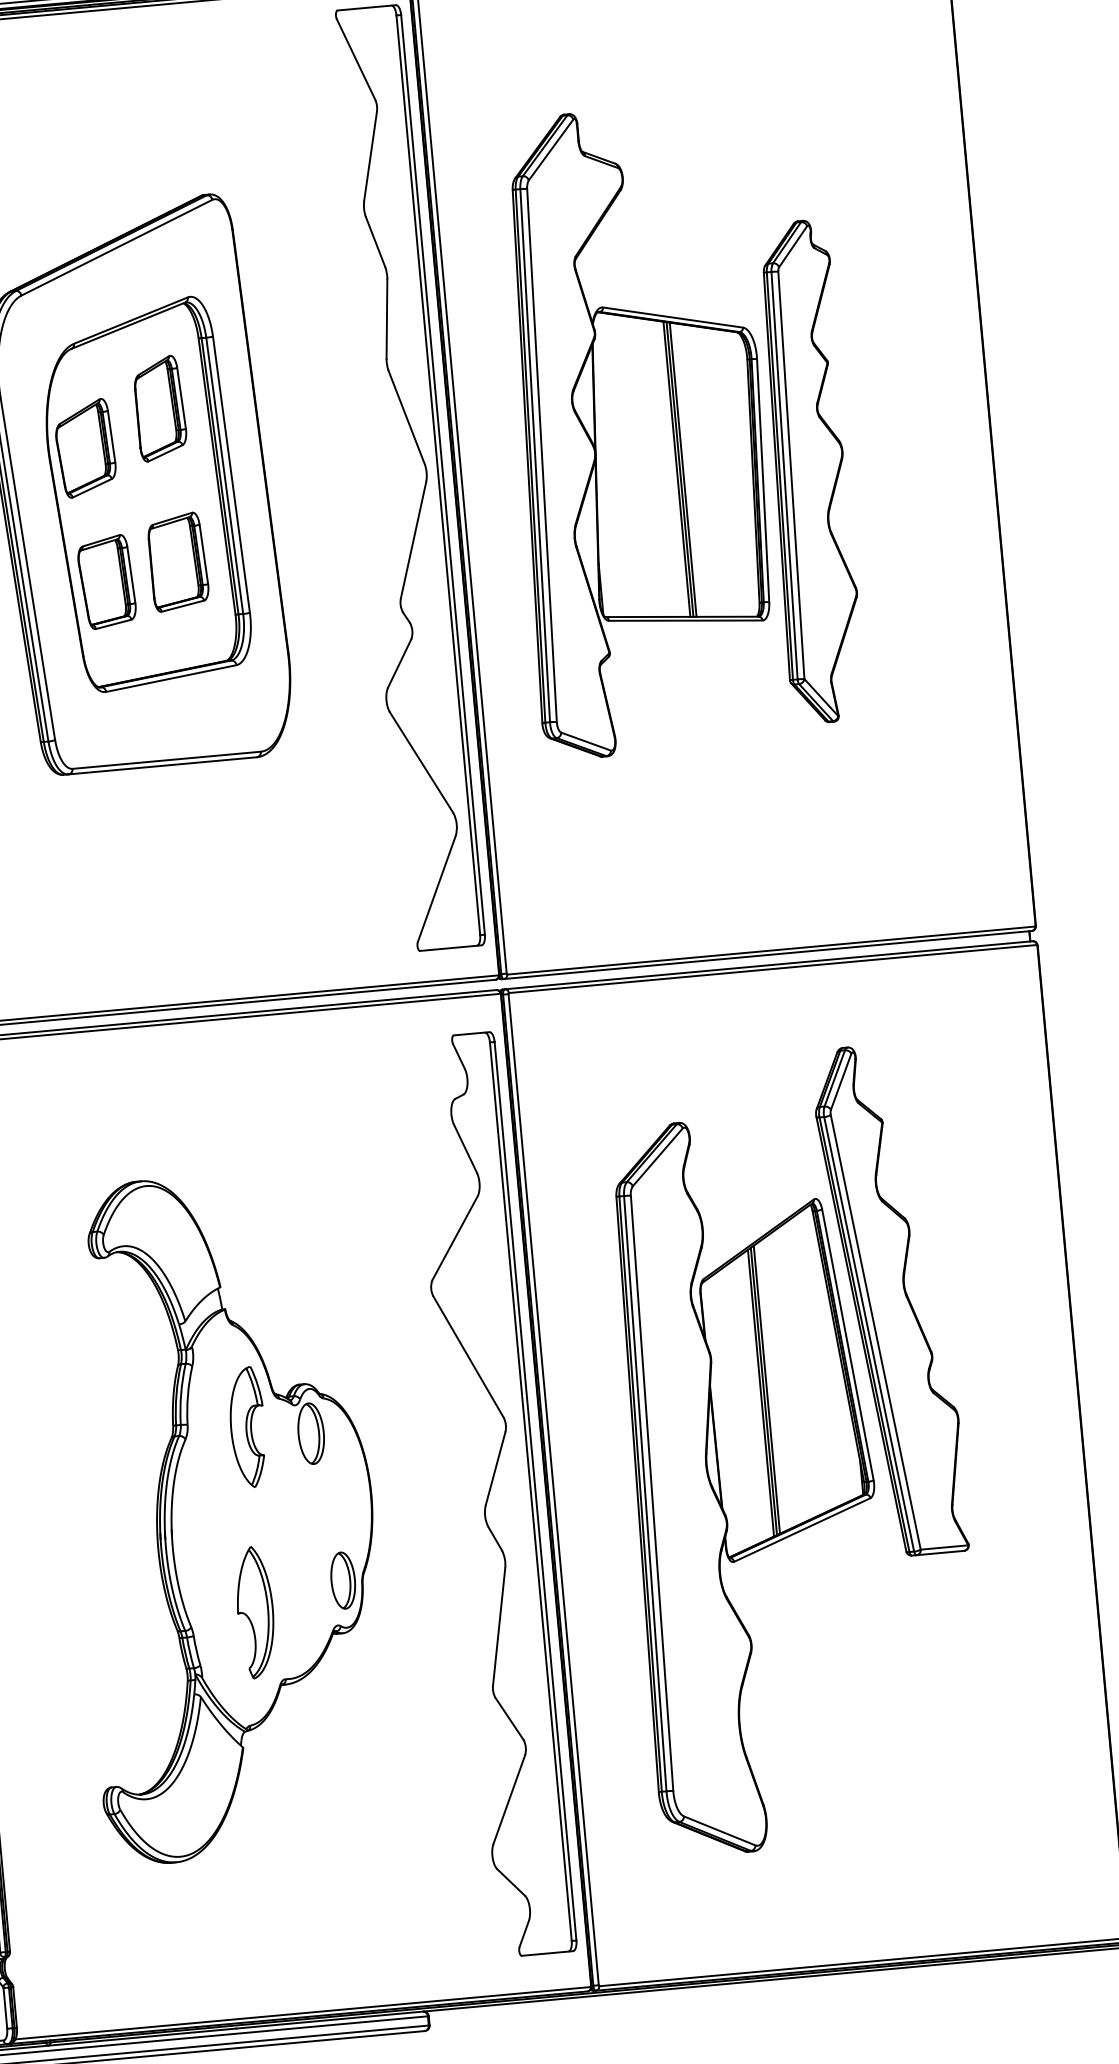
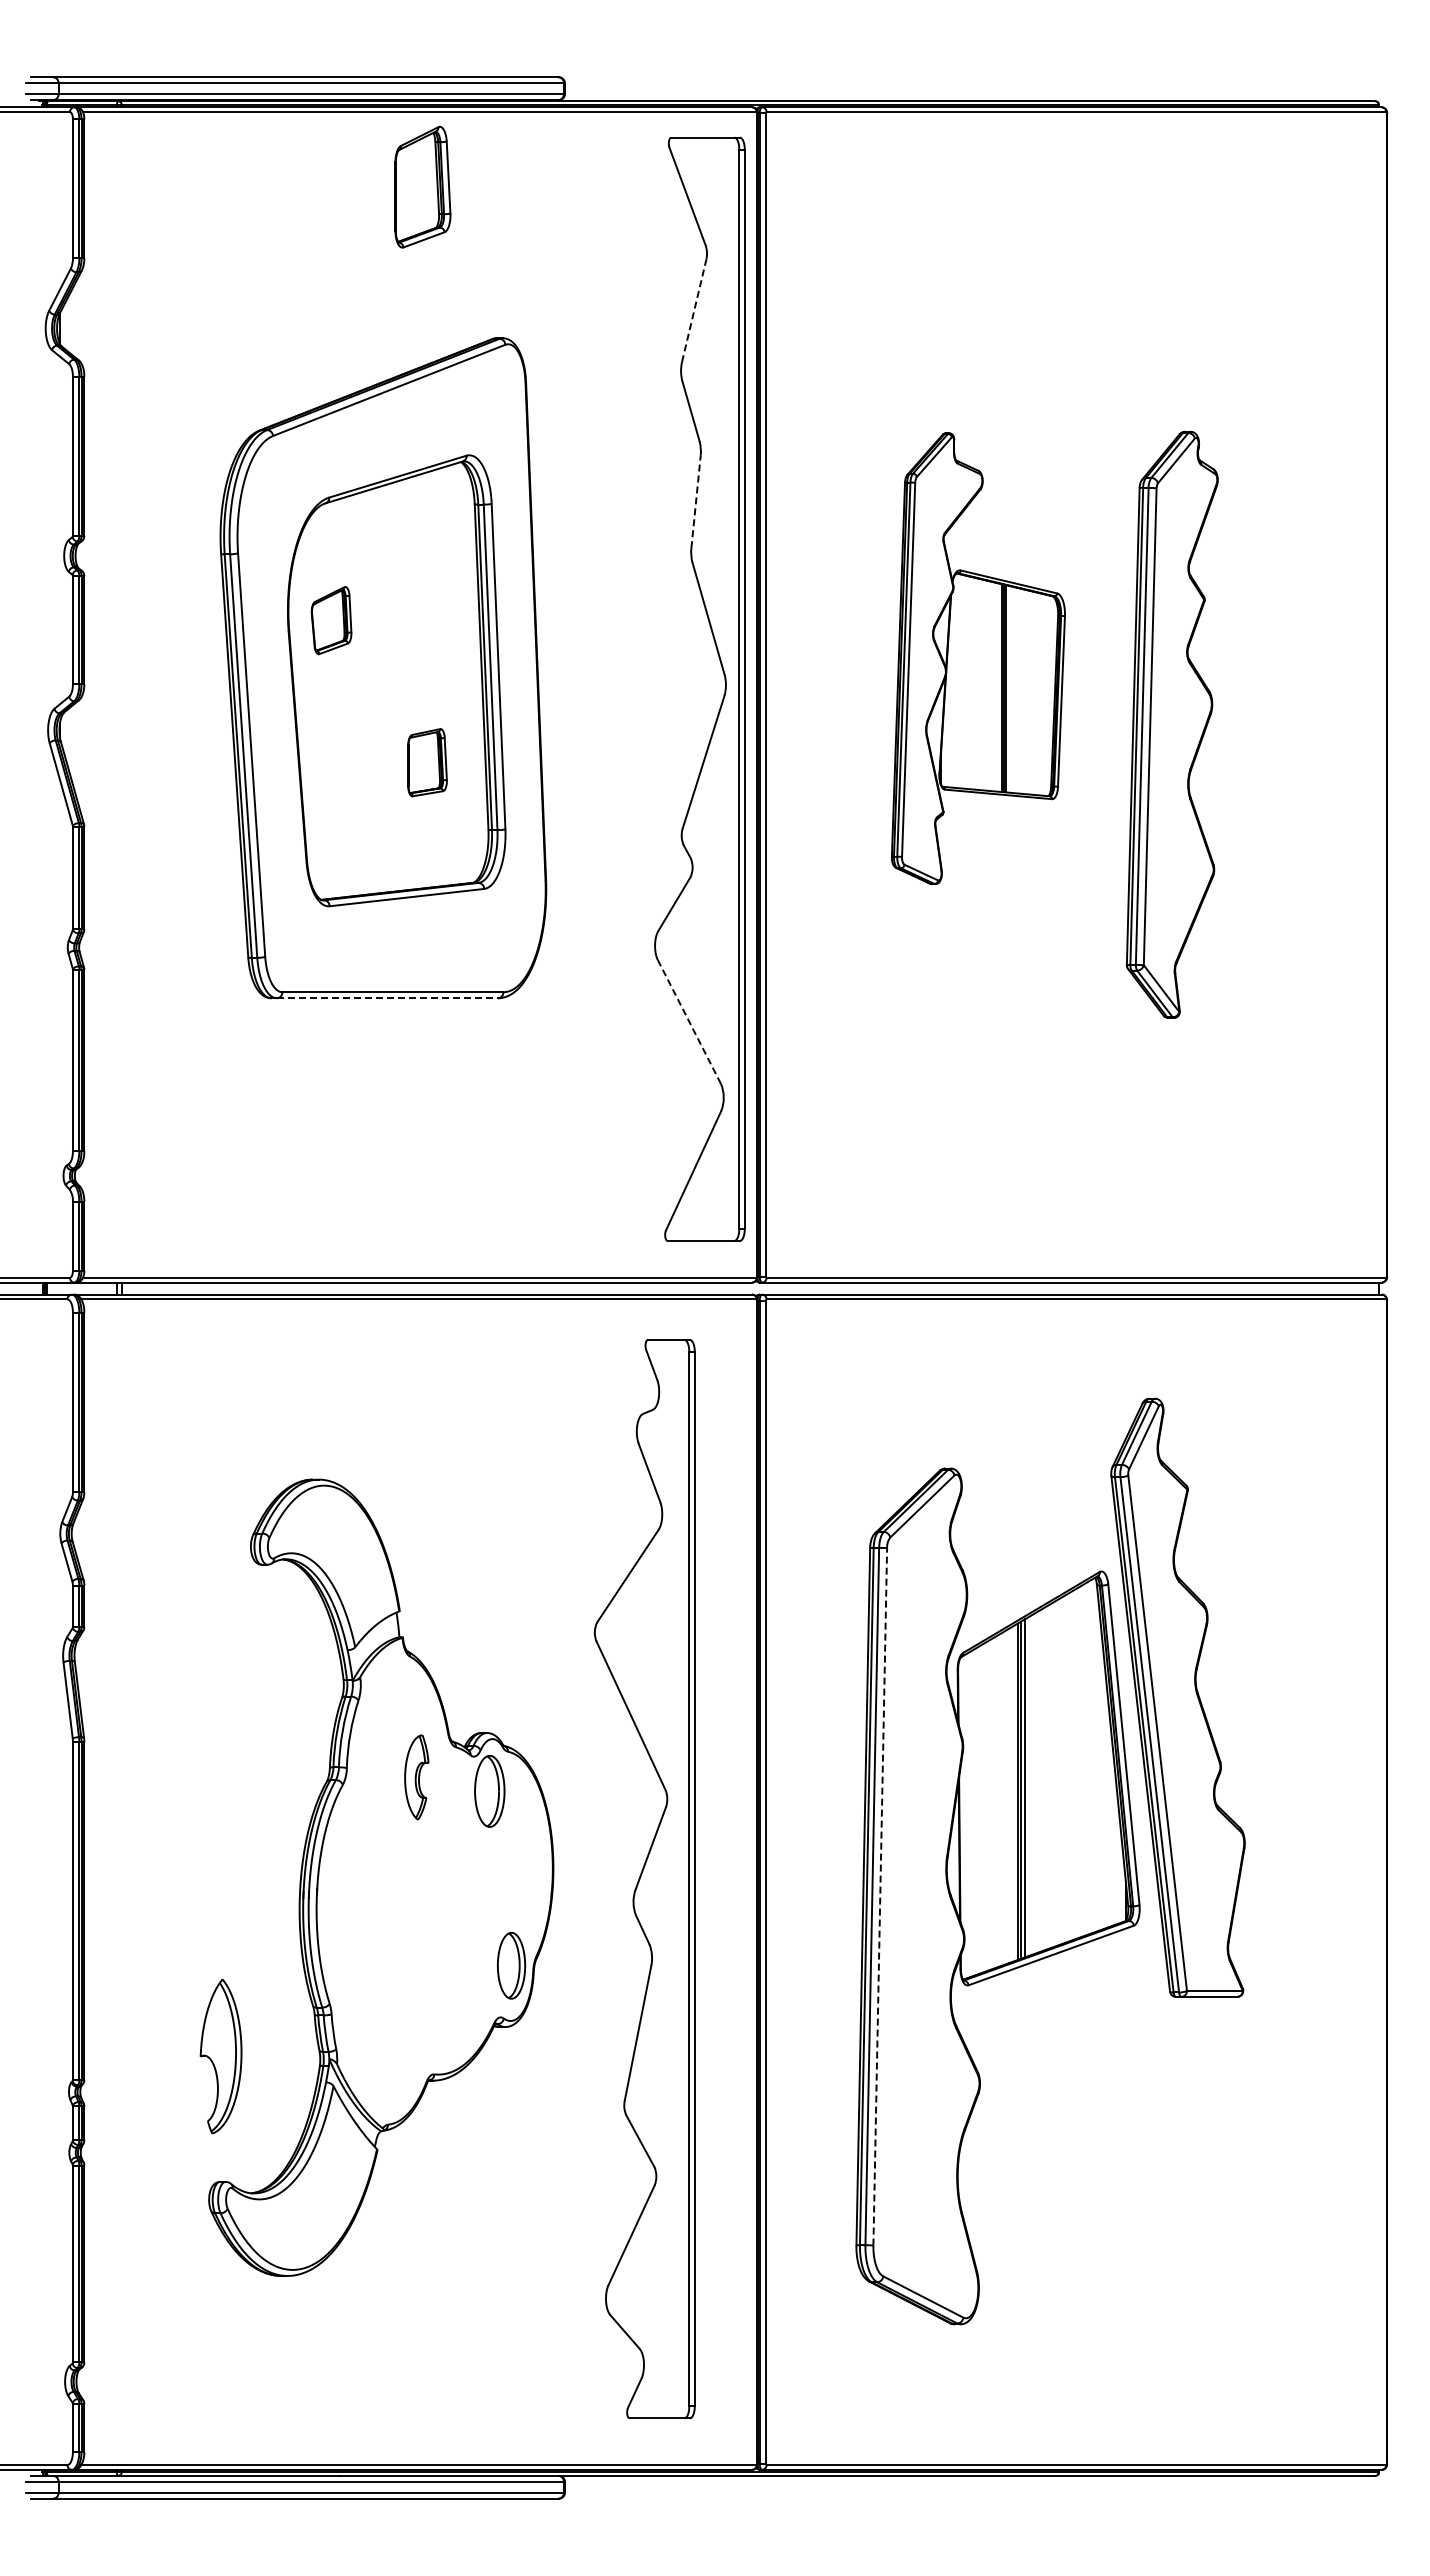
line: (370, 156) -> (694, 310), solid -> dashed
line: (387, 318) -> (696, 501), solid -> dashed
part: (160, 408) -> (422, 187), moved
part: (639, 430) -> (978, 658), size x0.6
part: (85, 448) -> (331, 620), size x0.6
part: (178, 561) -> (427, 762), size x0.6
part: (107, 582) -> (342, 778), removed
line: (421, 762) -> (689, 1021), solid -> dashed
line: (162, 766) -> (387, 998), solid -> dashed
part: (247, 1427) -> (416, 1777), size x0.6
line: (652, 1492) -> (880, 1896), solid -> dashed
part: (492, 1495) -> (644, 1879), moved
part: (255, 1612) -> (220, 2056), moved

